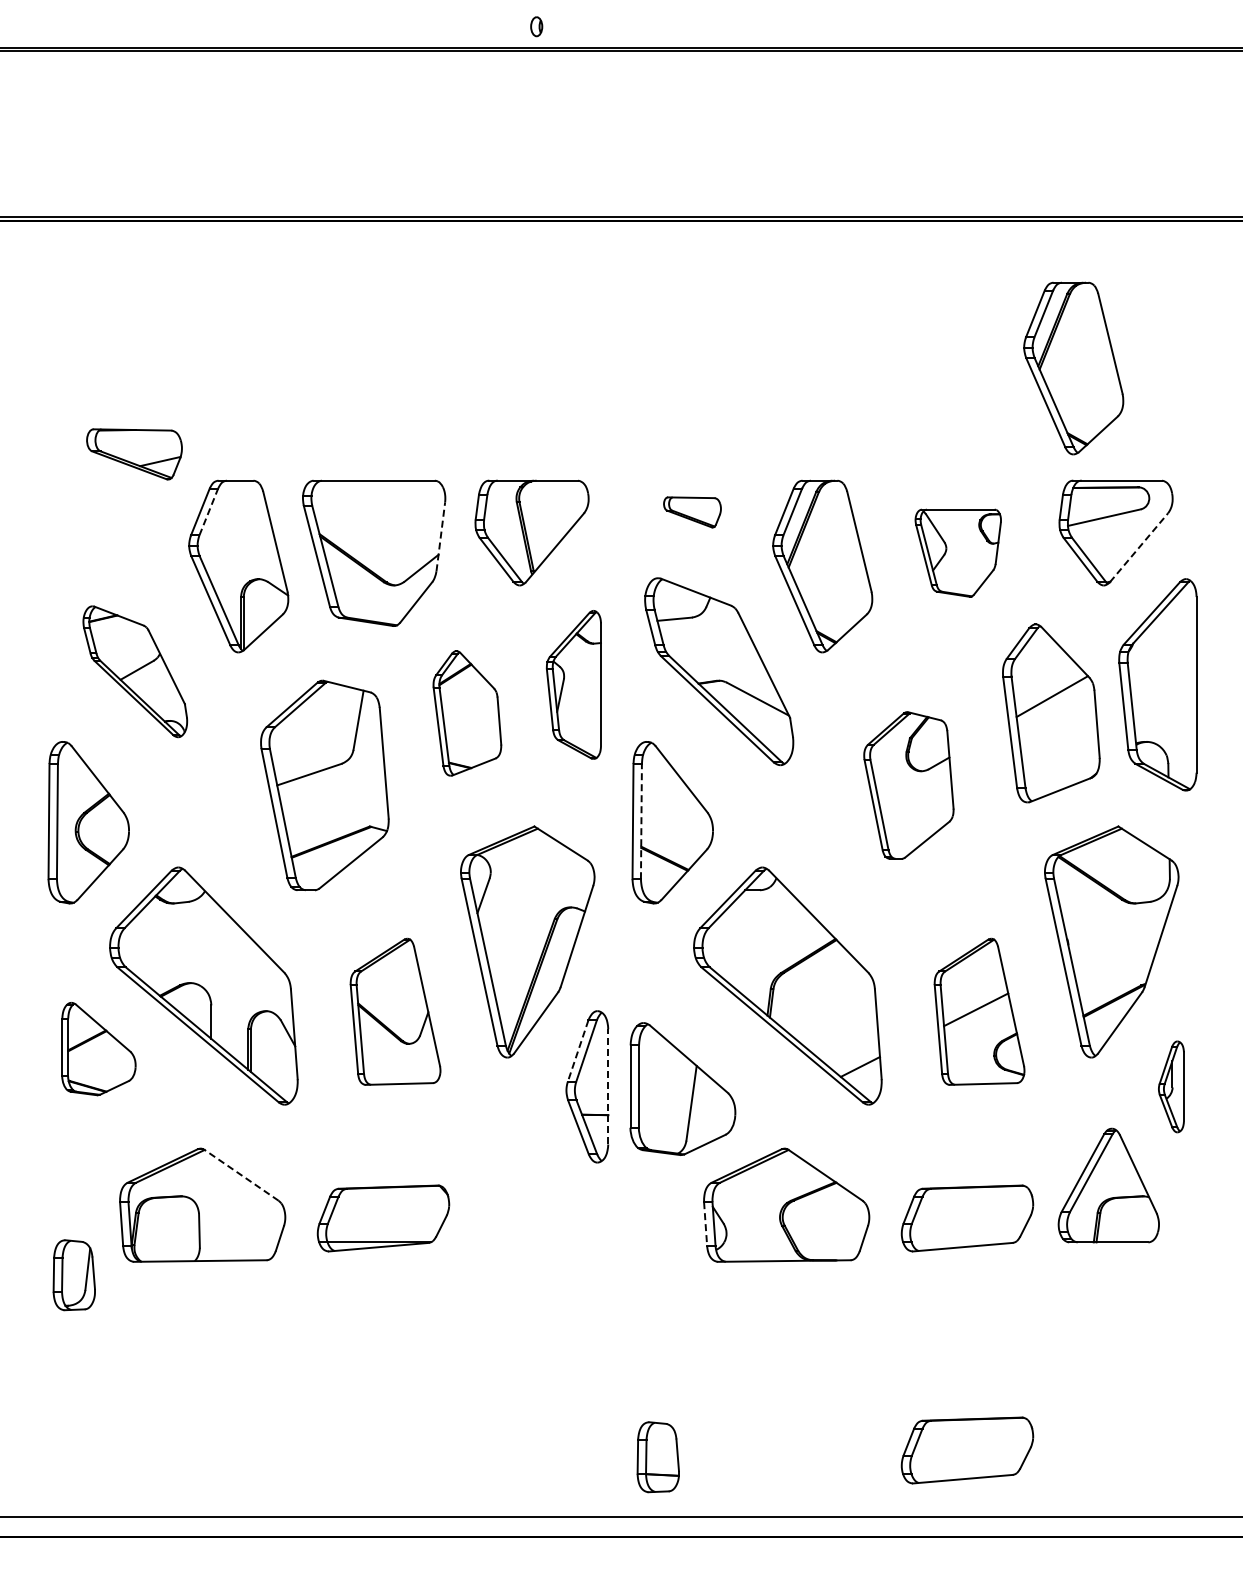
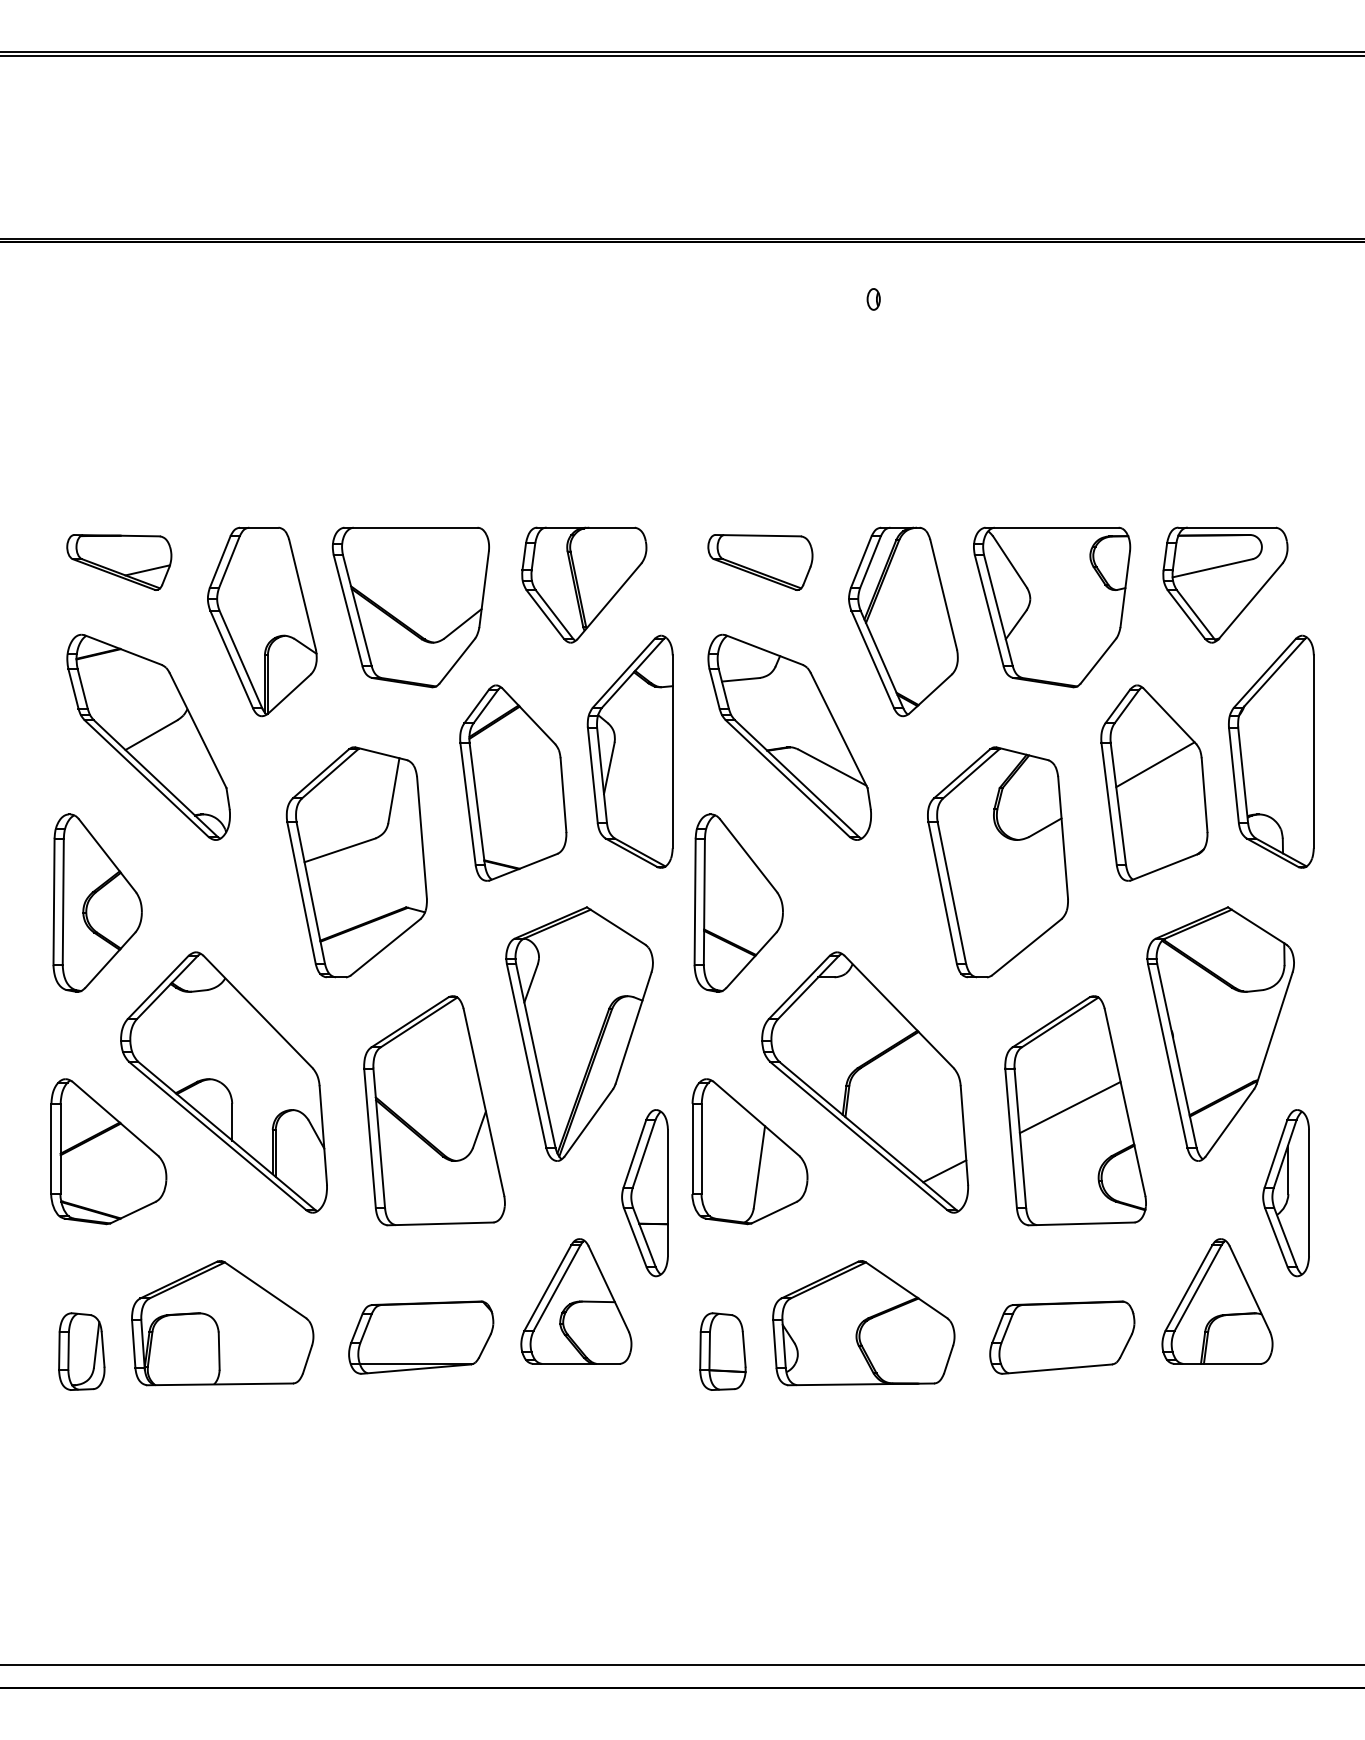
part: (536, 26) -> (873, 299), moved
part: (1073, 368) -> (1178, 404), removed
part: (134, 454) -> (119, 562), moved
line: (209, 511) -> (230, 561), dashed -> solid
part: (692, 512) -> (760, 562), size x1.67
line: (440, 536) -> (483, 588), dashed -> solid
line: (1139, 547) -> (1251, 601), dashed -> solid
part: (958, 552) -> (1052, 606), size x1.67
part: (135, 671) -> (148, 737), size x1.43
part: (573, 684) -> (629, 751), size x1.43
part: (467, 713) -> (513, 783), size x1.43
part: (908, 785) -> (997, 862), size x1.43
line: (641, 821) -> (704, 901), dashed -> solid
part: (395, 1011) -> (434, 1110), size x1.43
part: (979, 1011) -> (1075, 1110), size x1.43
part: (98, 1048) -> (108, 1151), size x1.43
line: (577, 1051) -> (634, 1154), dashed -> solid
line: (608, 1086) -> (668, 1192), dashed -> solid
part: (1171, 1086) -> (1286, 1192), size x1.67
part: (682, 1088) -> (749, 1151), moved
line: (241, 1175) -> (265, 1290), dashed -> solid
part: (524, 1185) -> (576, 1301), added
line: (705, 1224) -> (774, 1344), dashed -> solid
part: (73, 1275) -> (80, 1351), moved
part: (967, 1450) -> (1062, 1592), removed
part: (657, 1457) -> (722, 1351), moved

